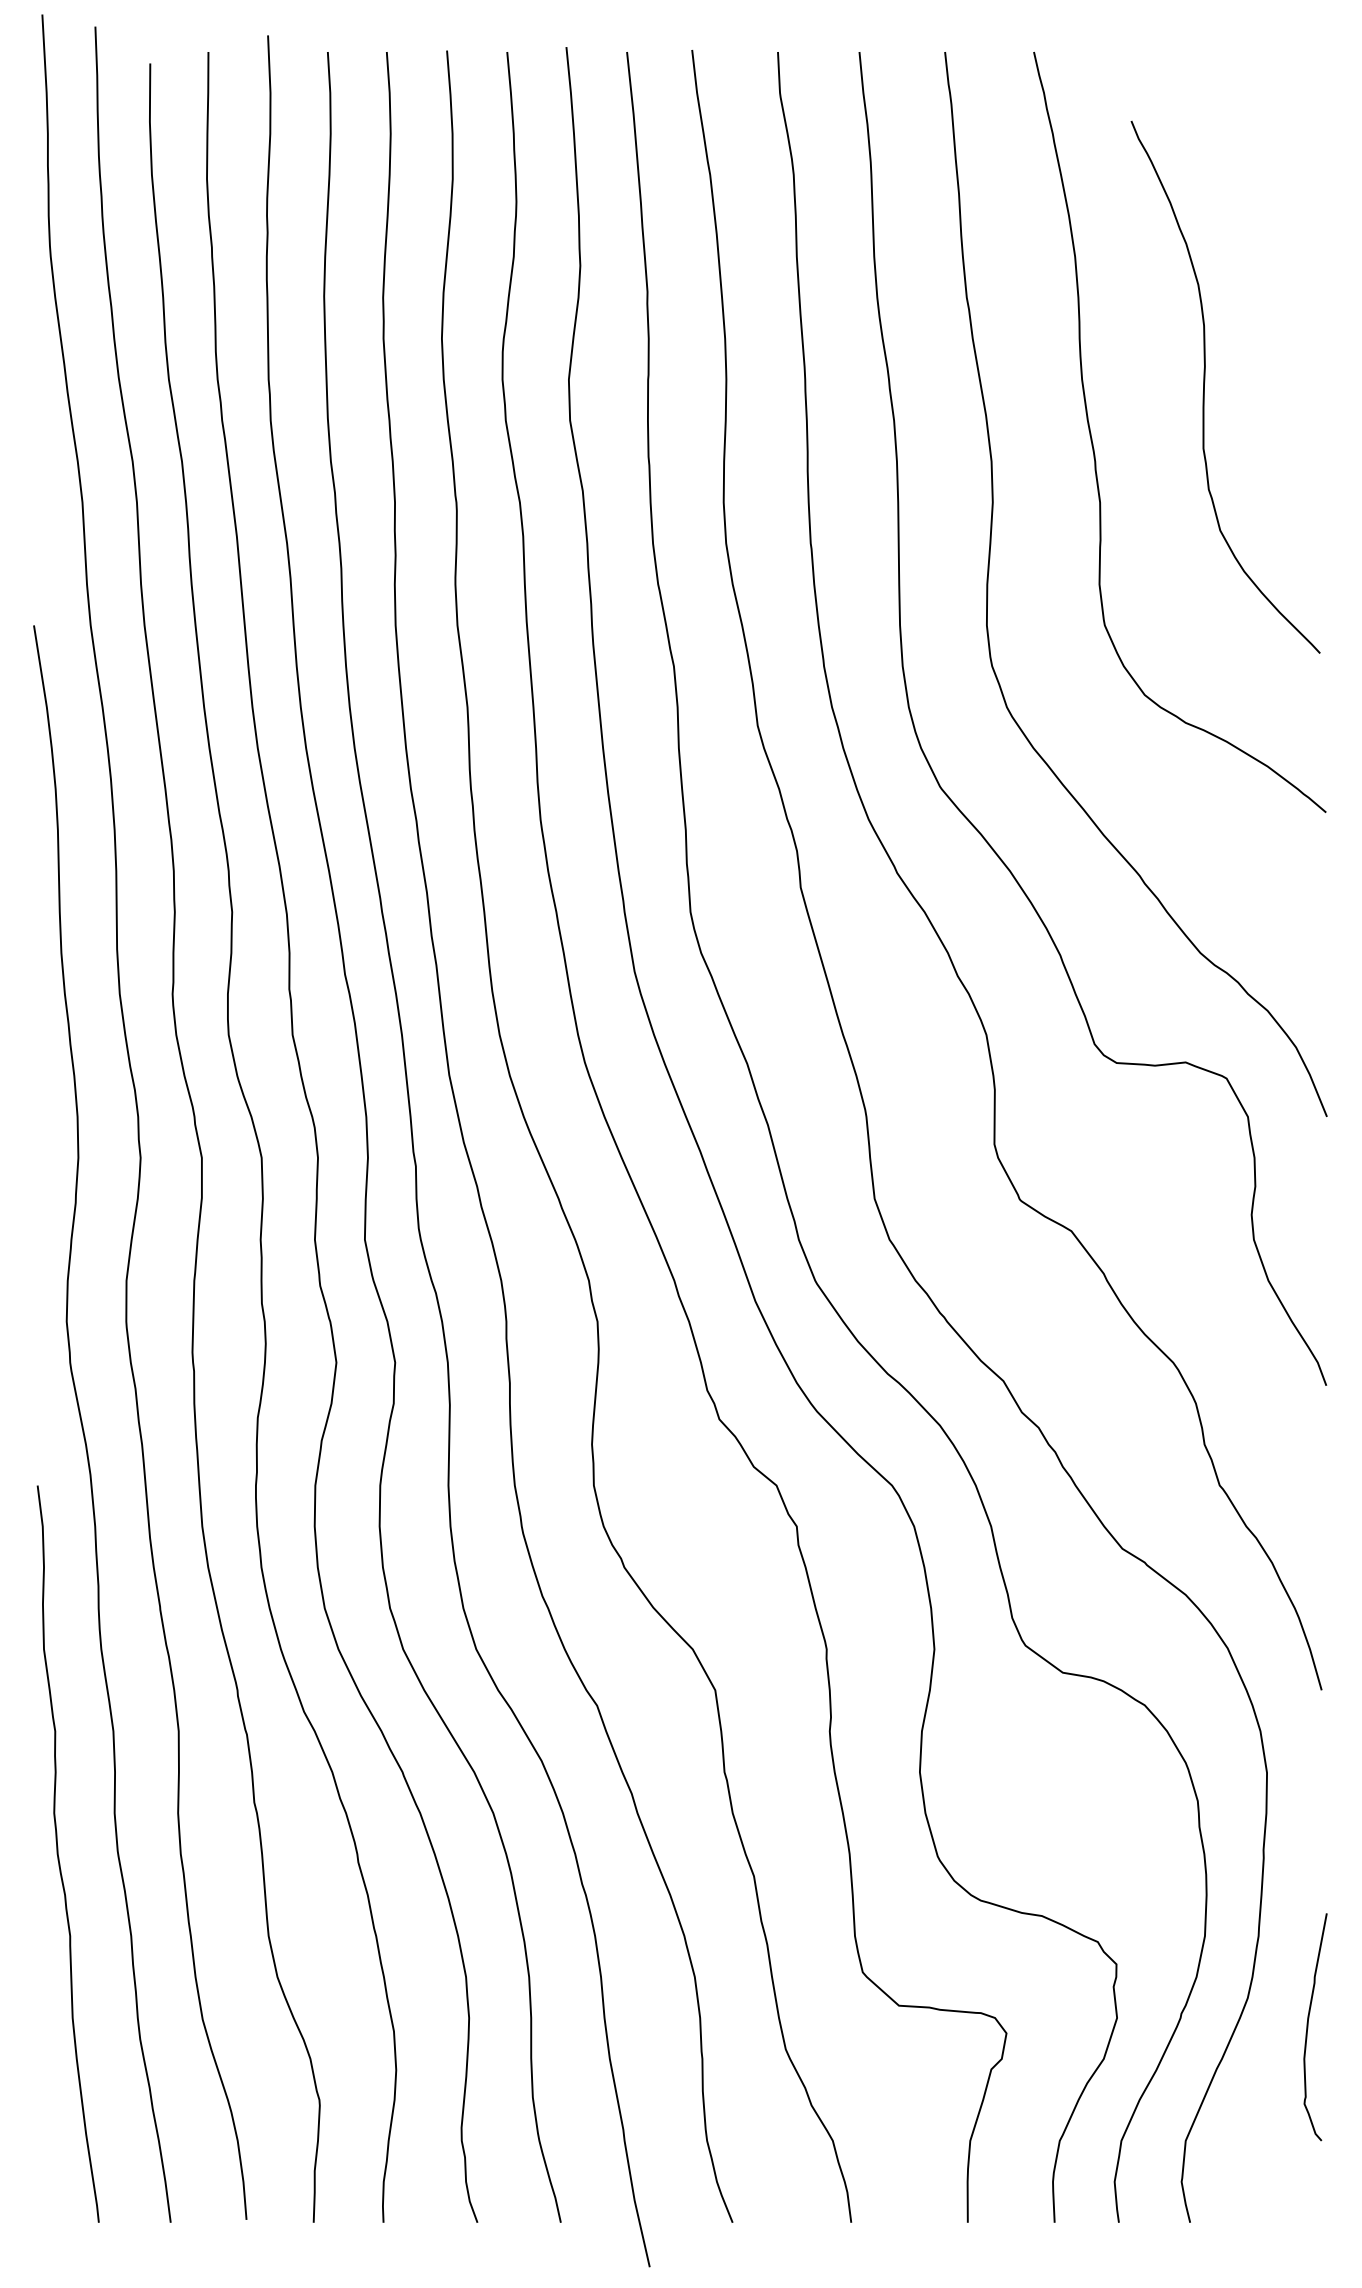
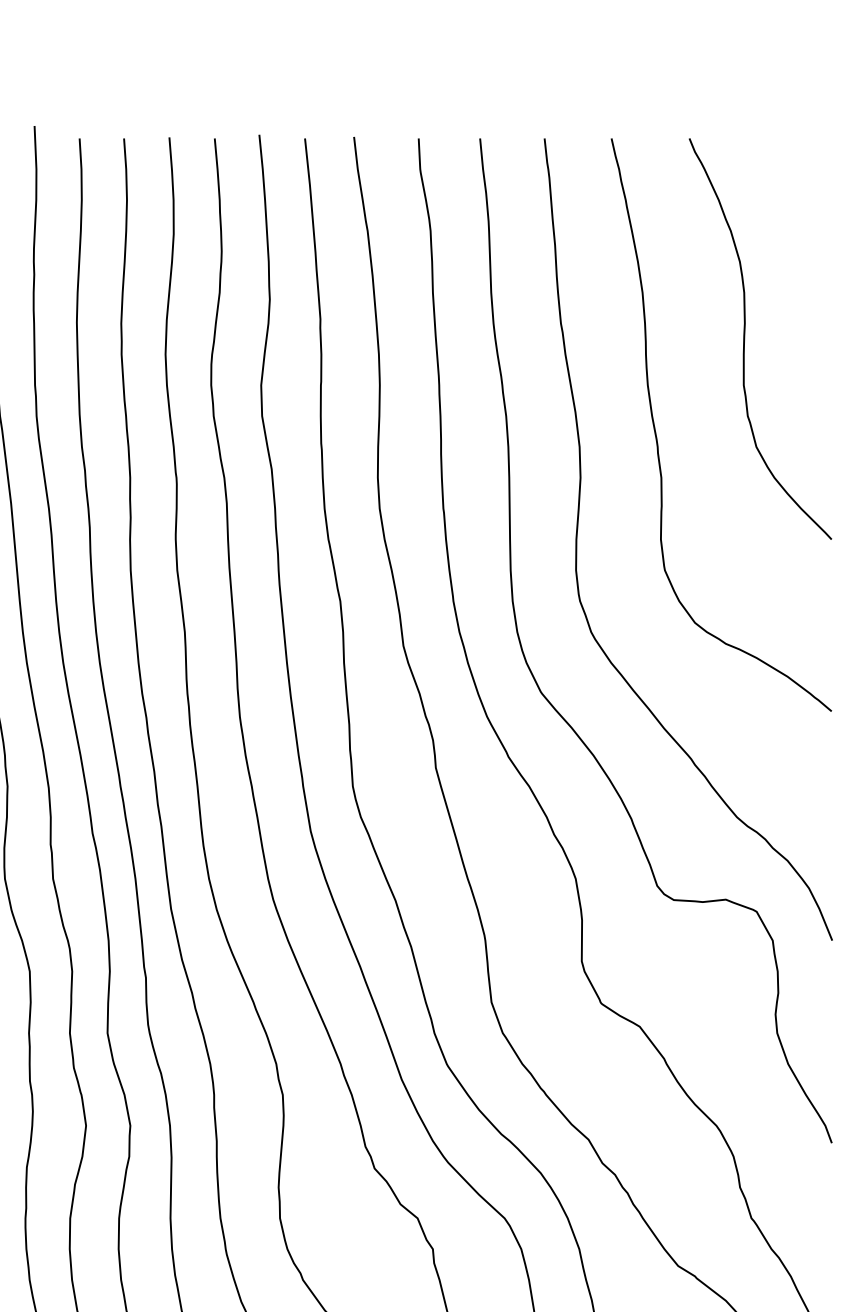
curve: (1205, 381) -> (745, 334), moved

